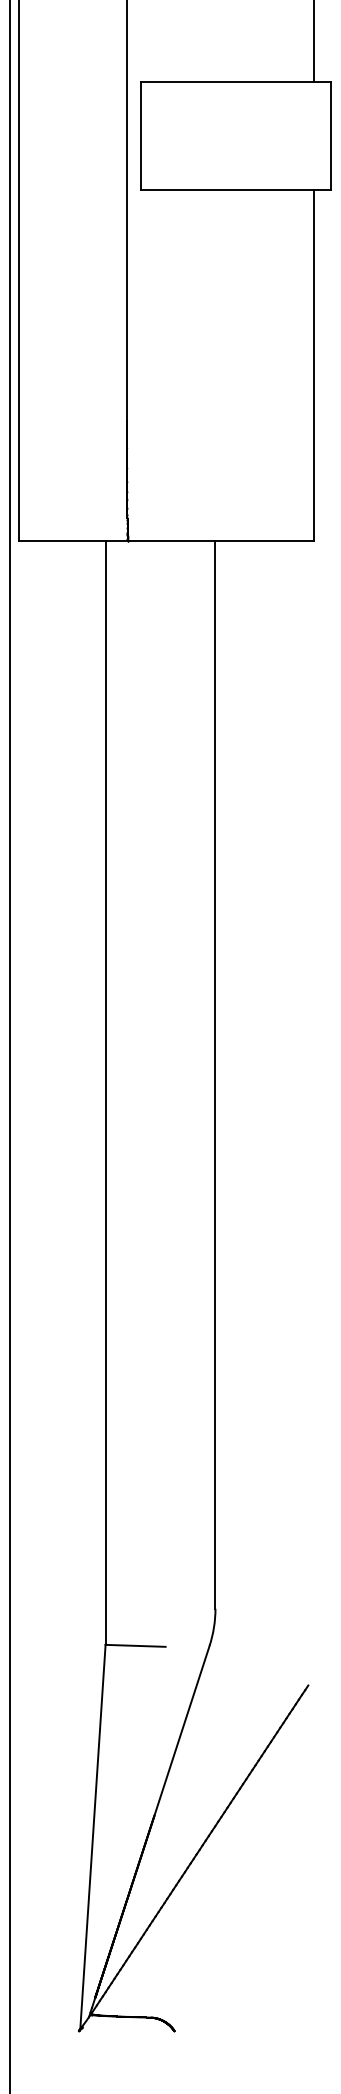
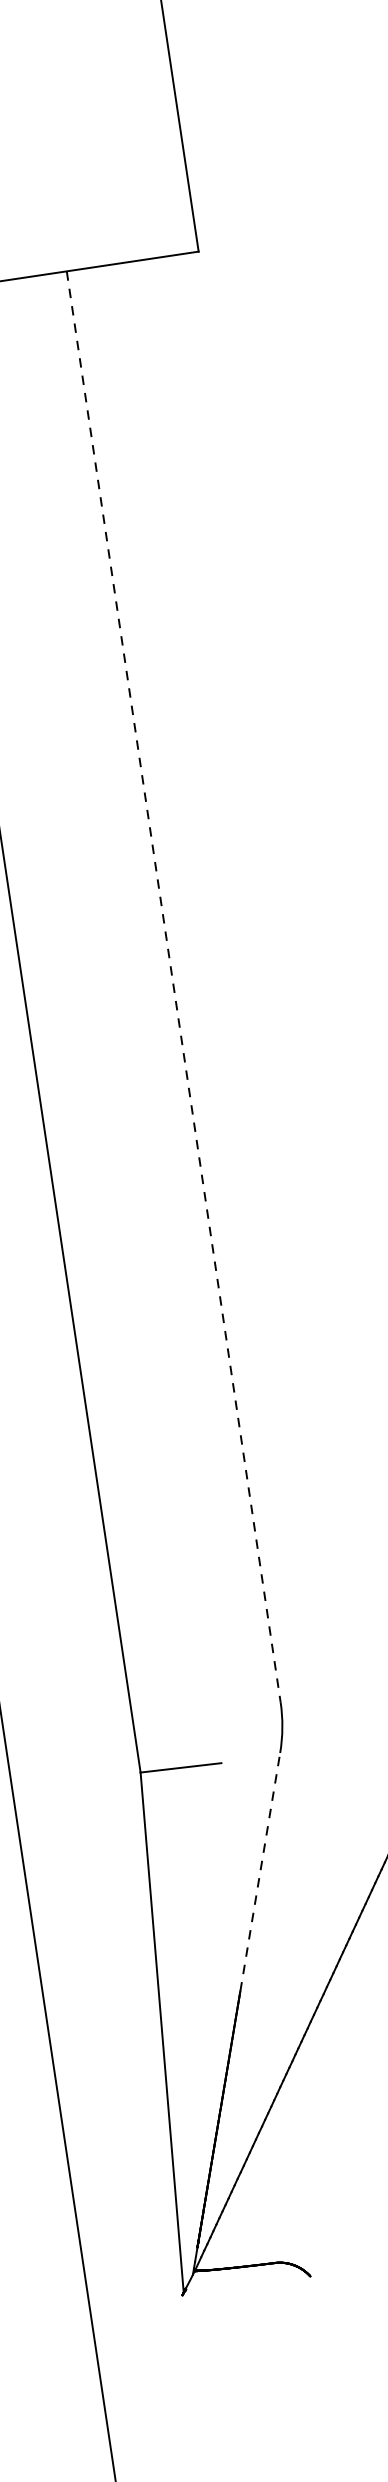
line: (215, 1074) -> (173, 986), solid -> dashed
line: (182, 1730) -> (260, 1871), solid -> dashed

